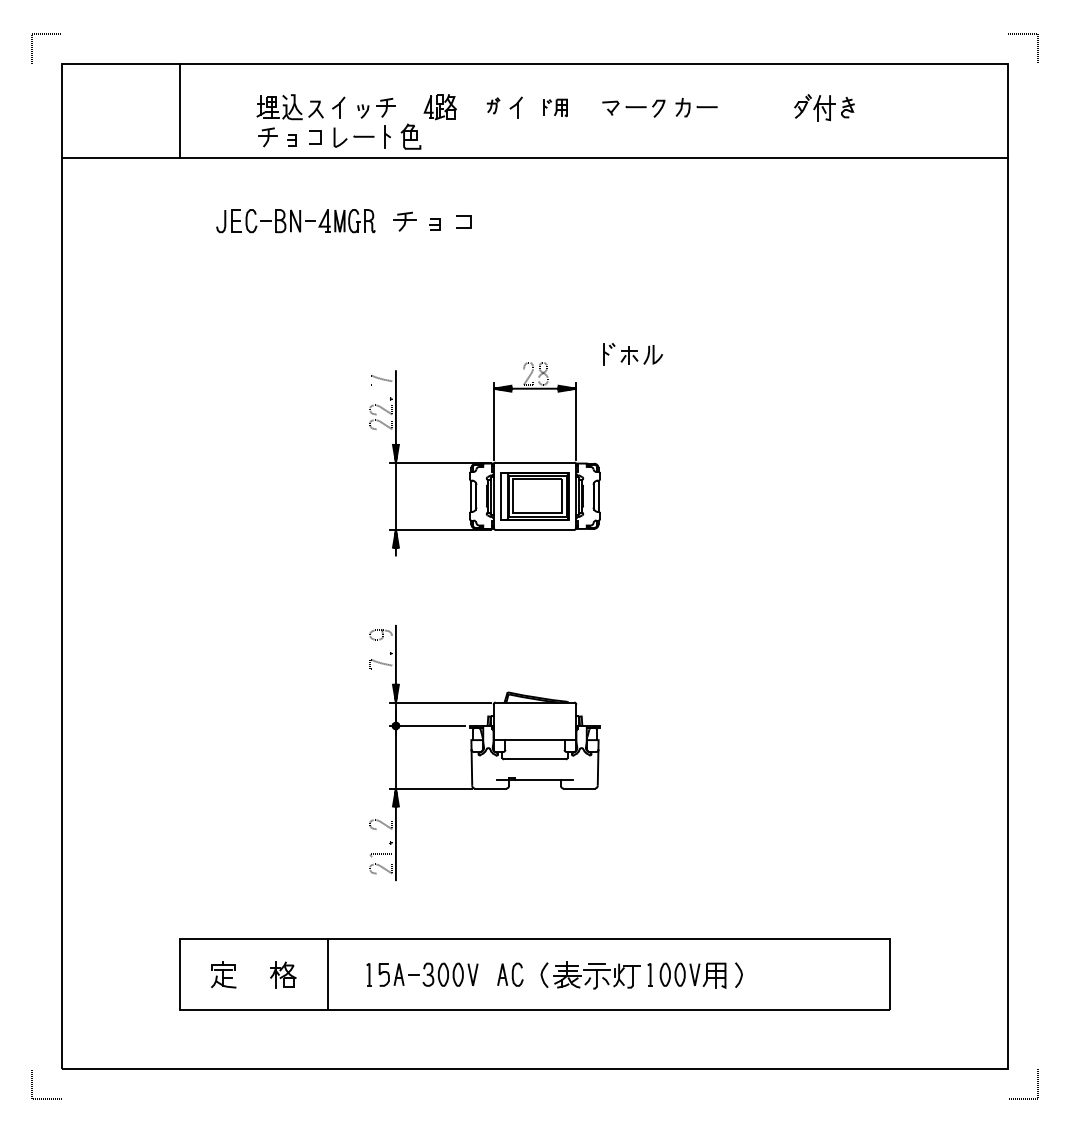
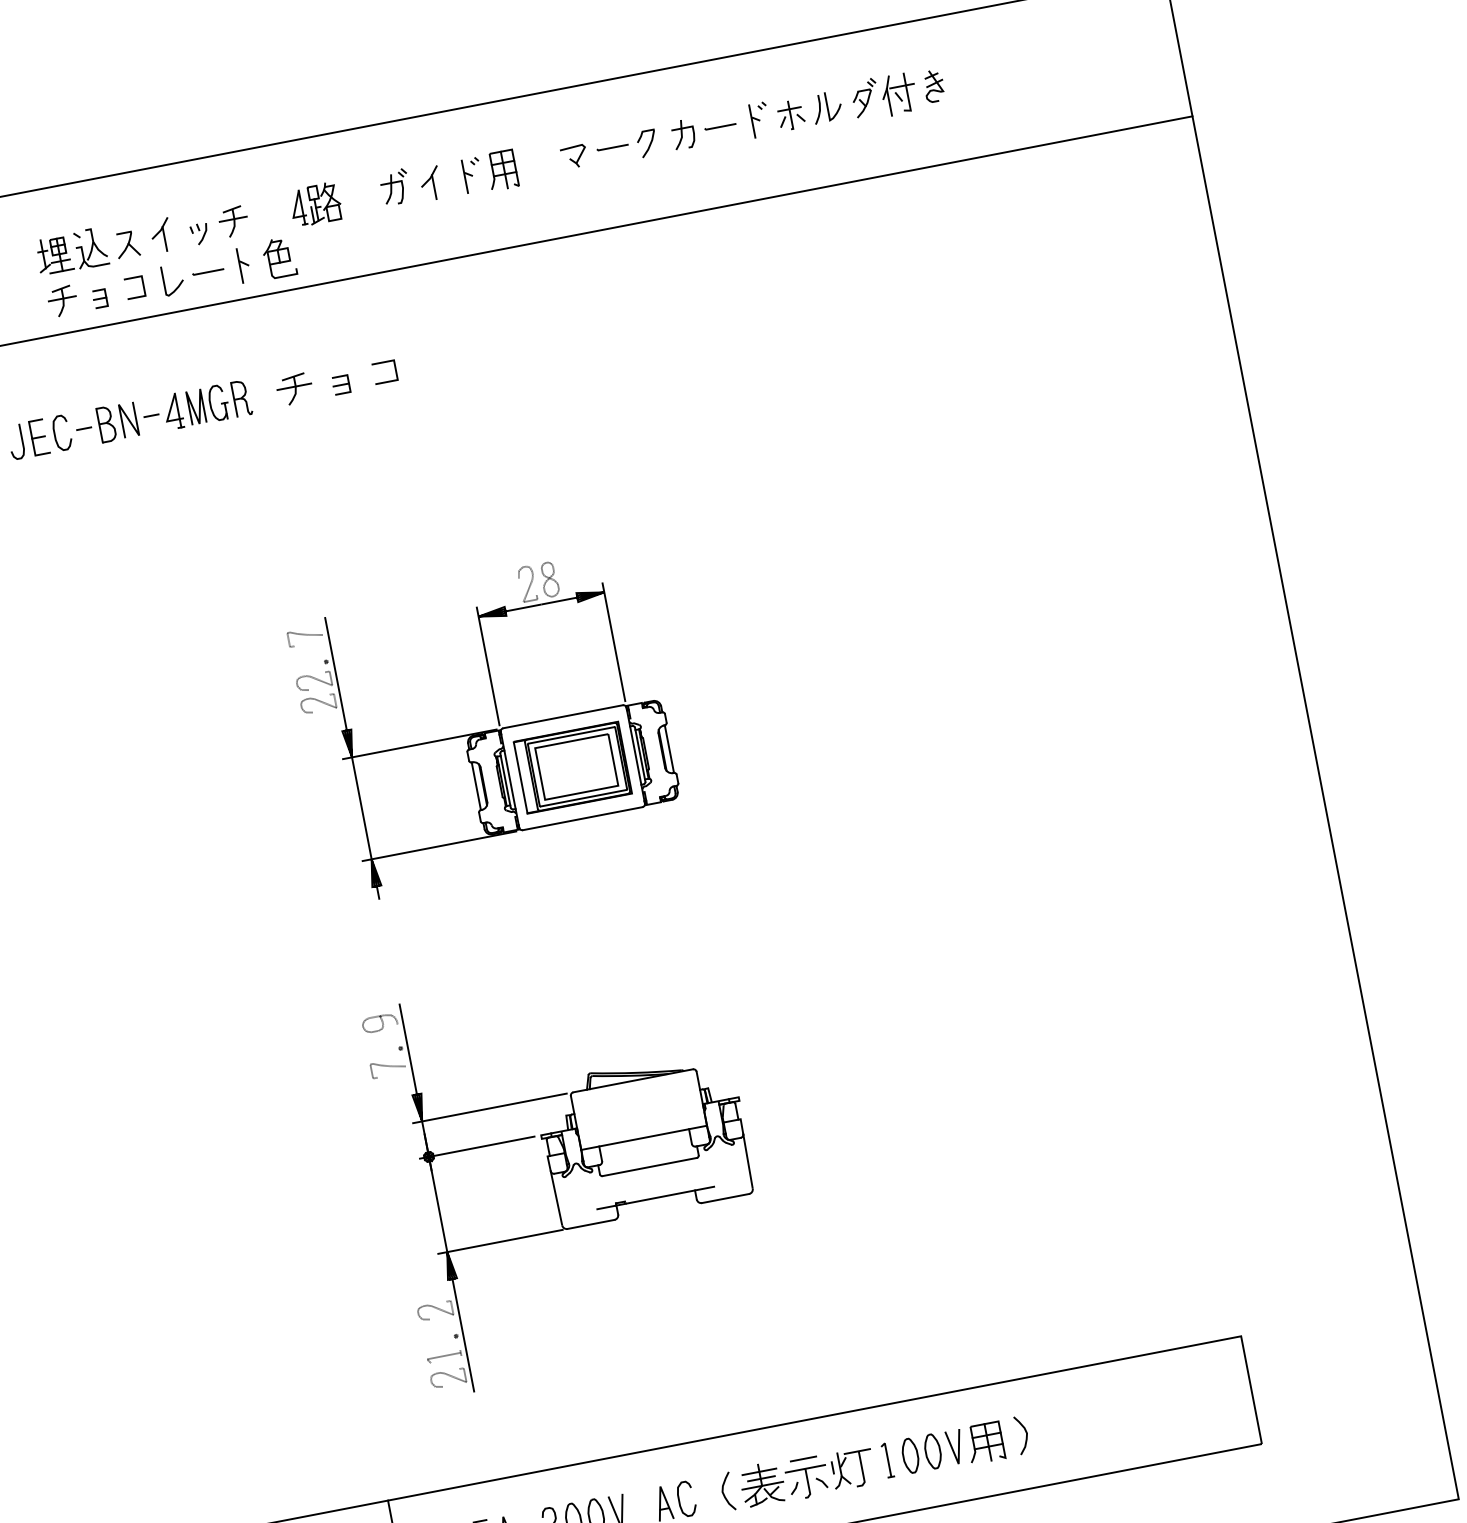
part: (493, 105) -> (395, 186), size x1.43
part: (555, 107) -> (490, 171), size x1.43
part: (632, 354) -> (795, 112), moved

